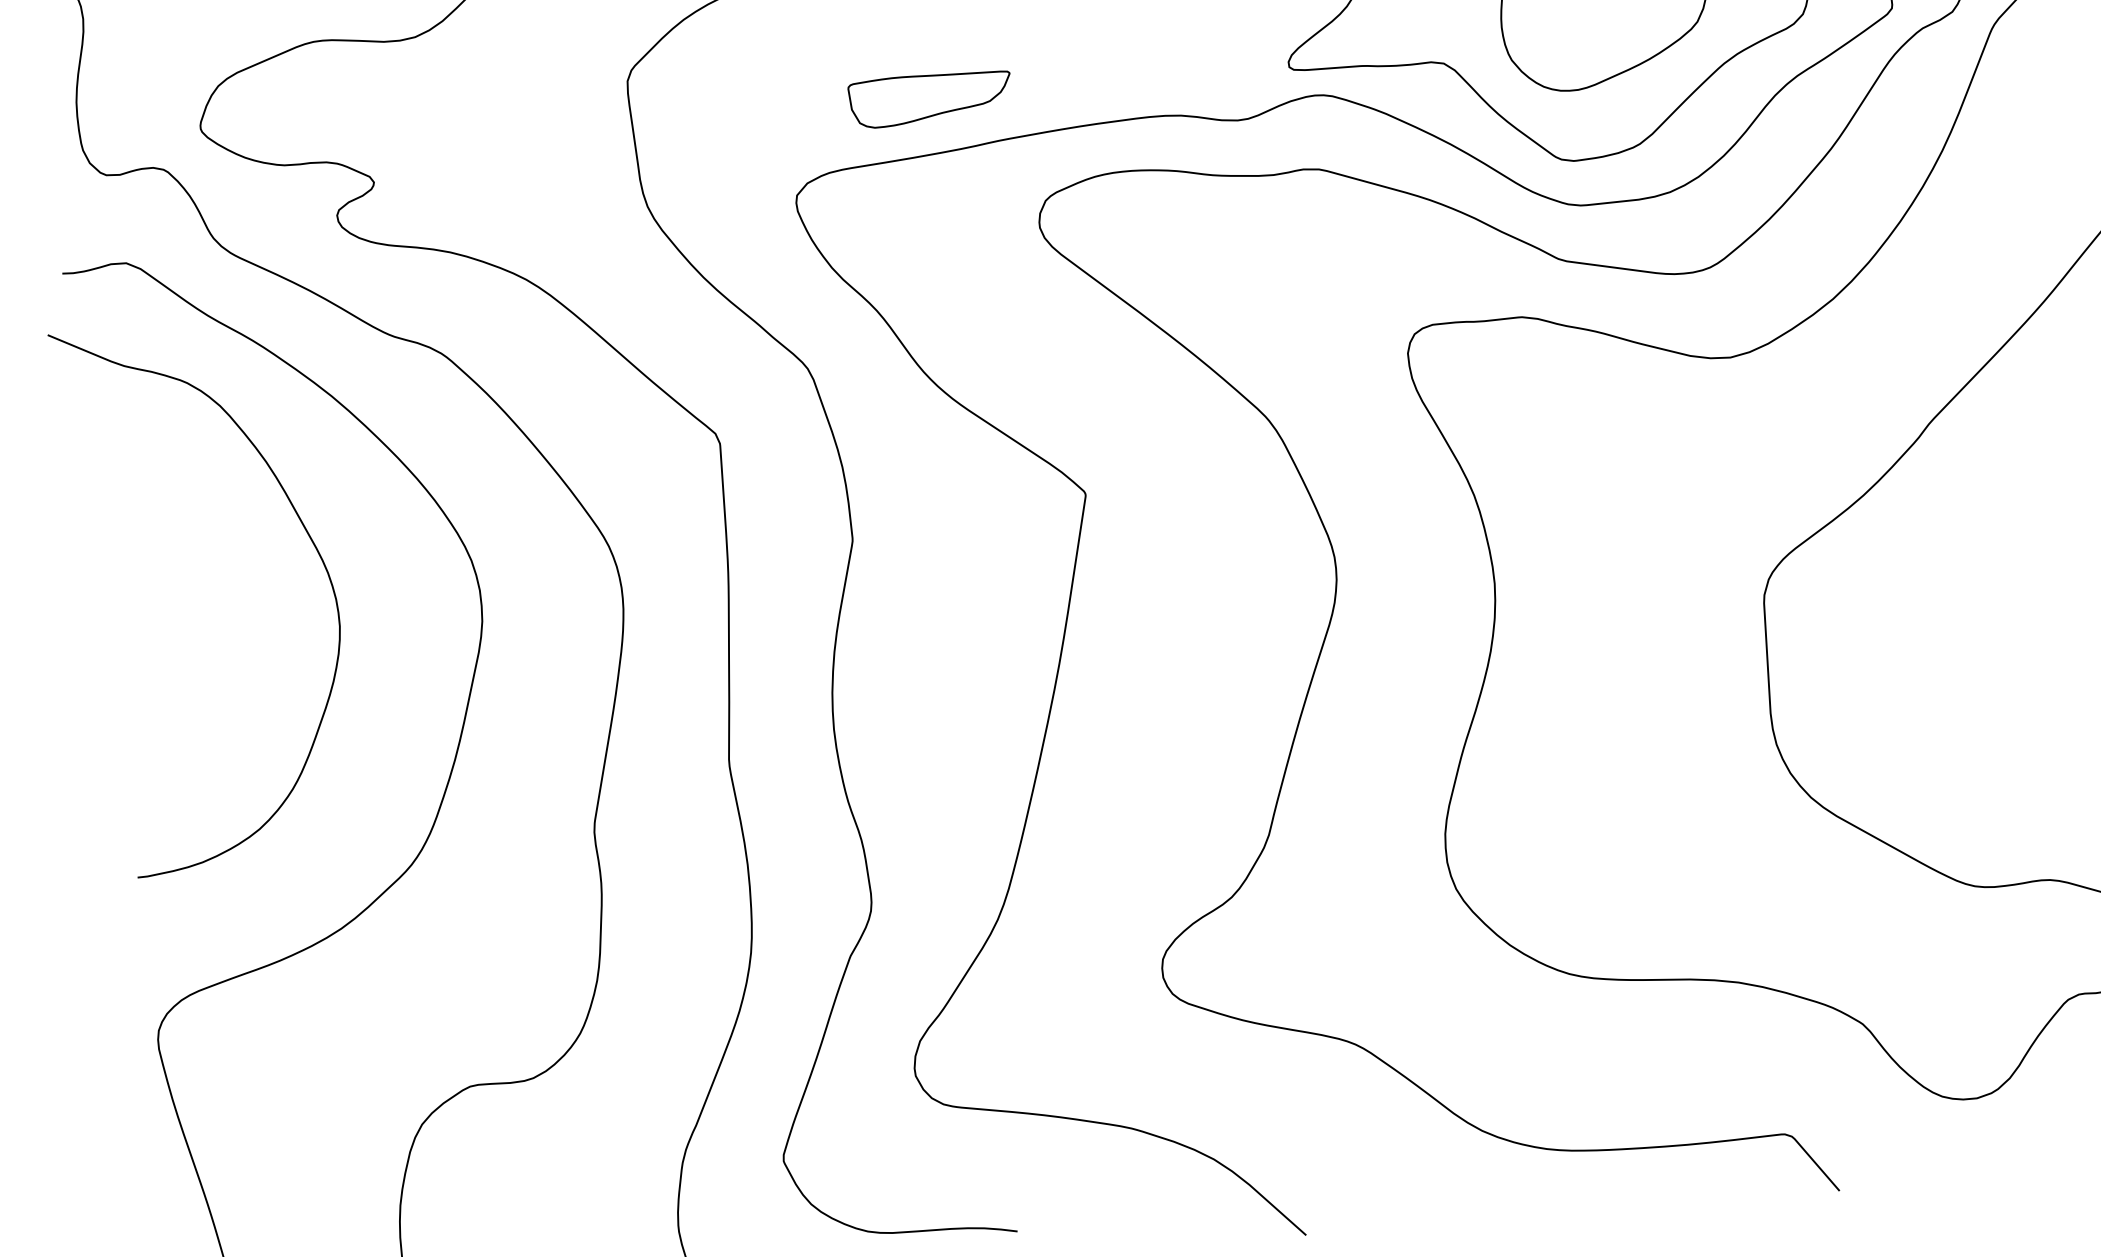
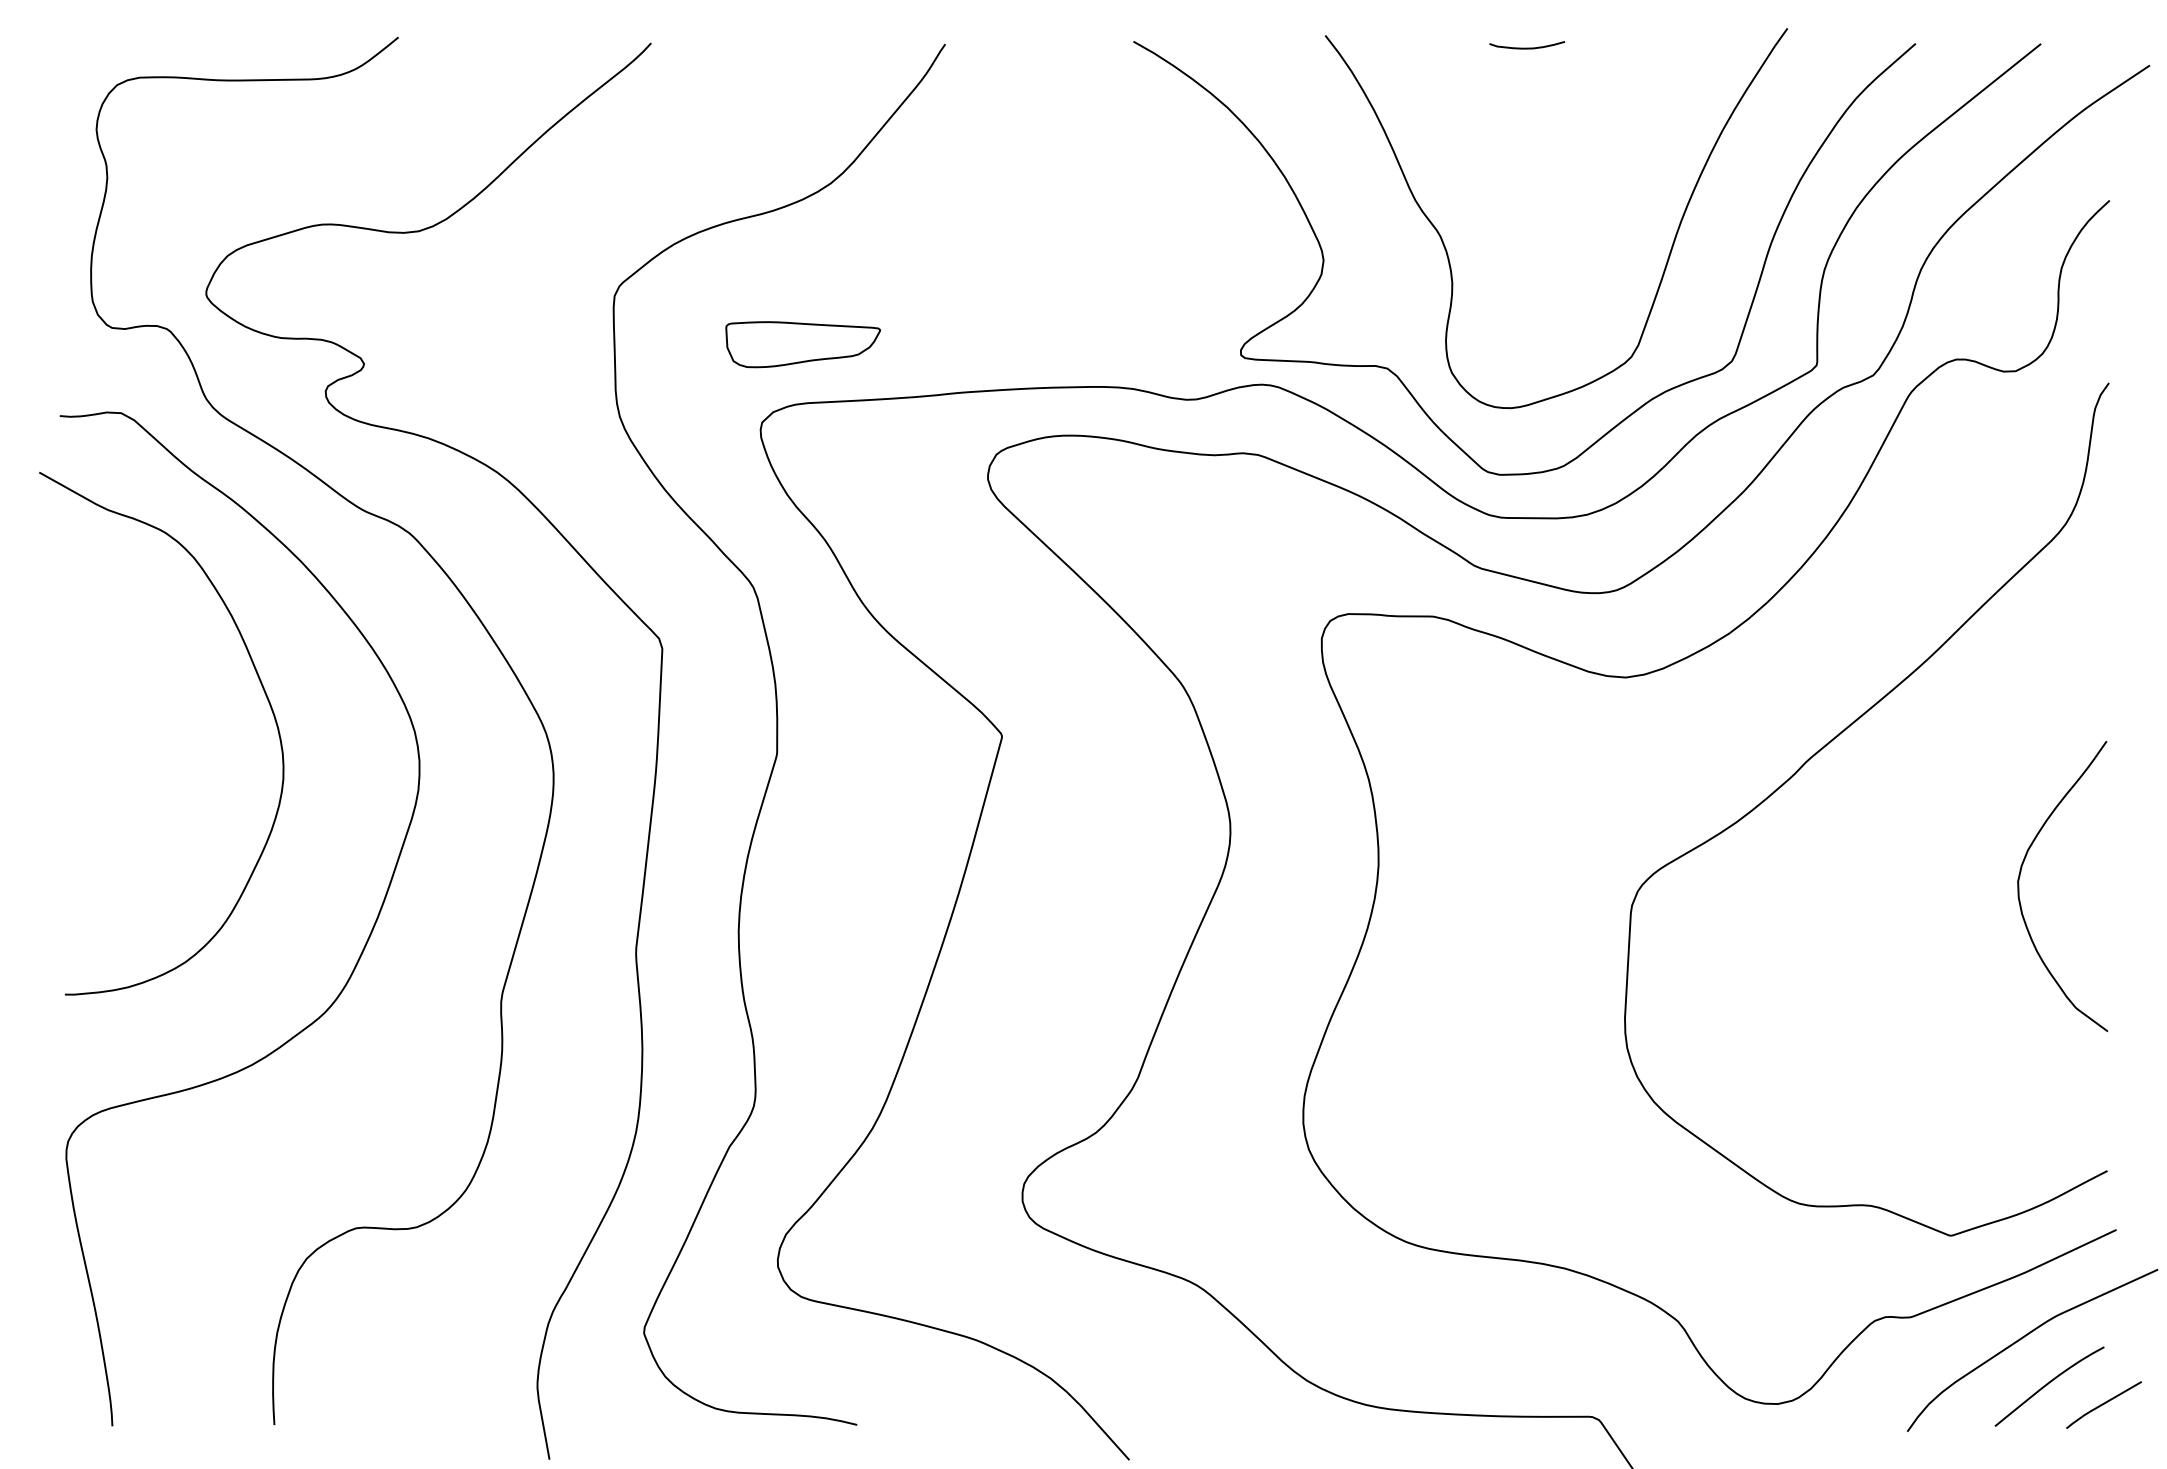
part: (931, 97) -> (803, 344), moved

